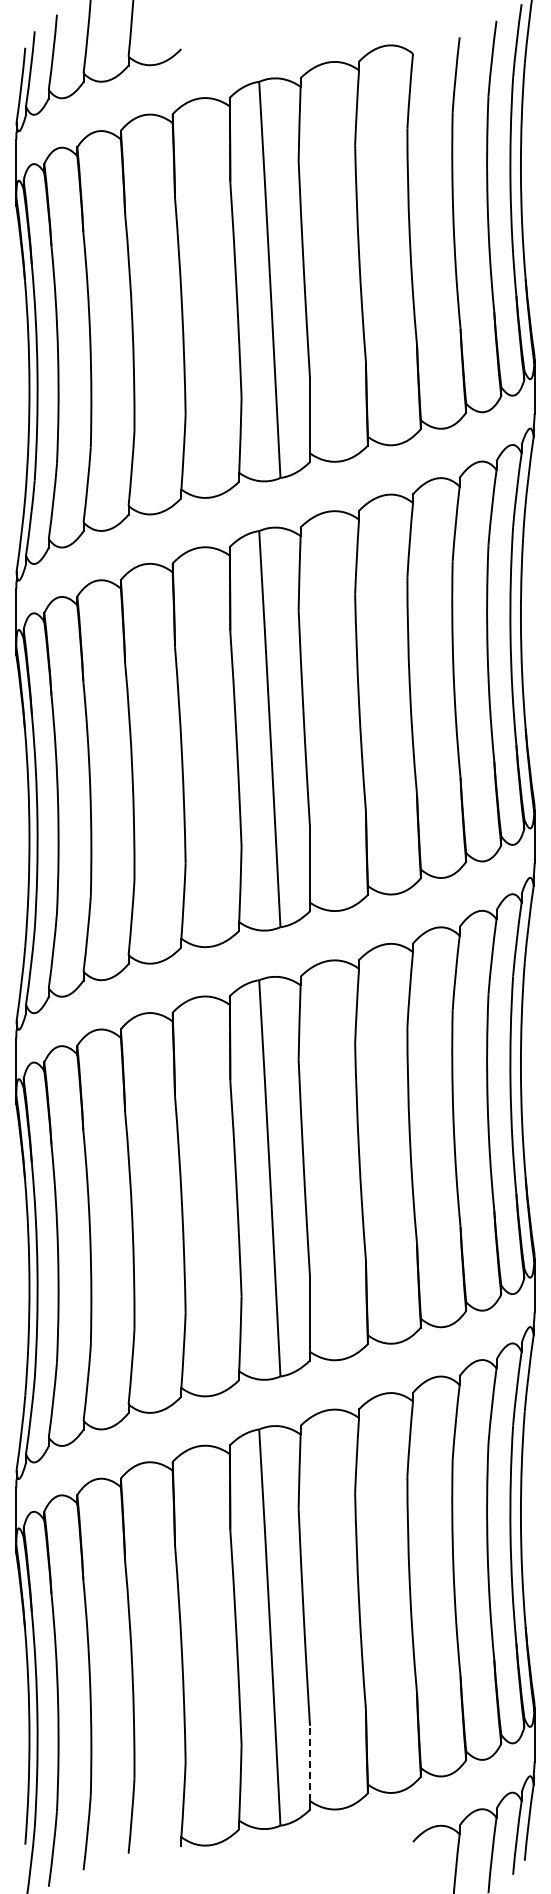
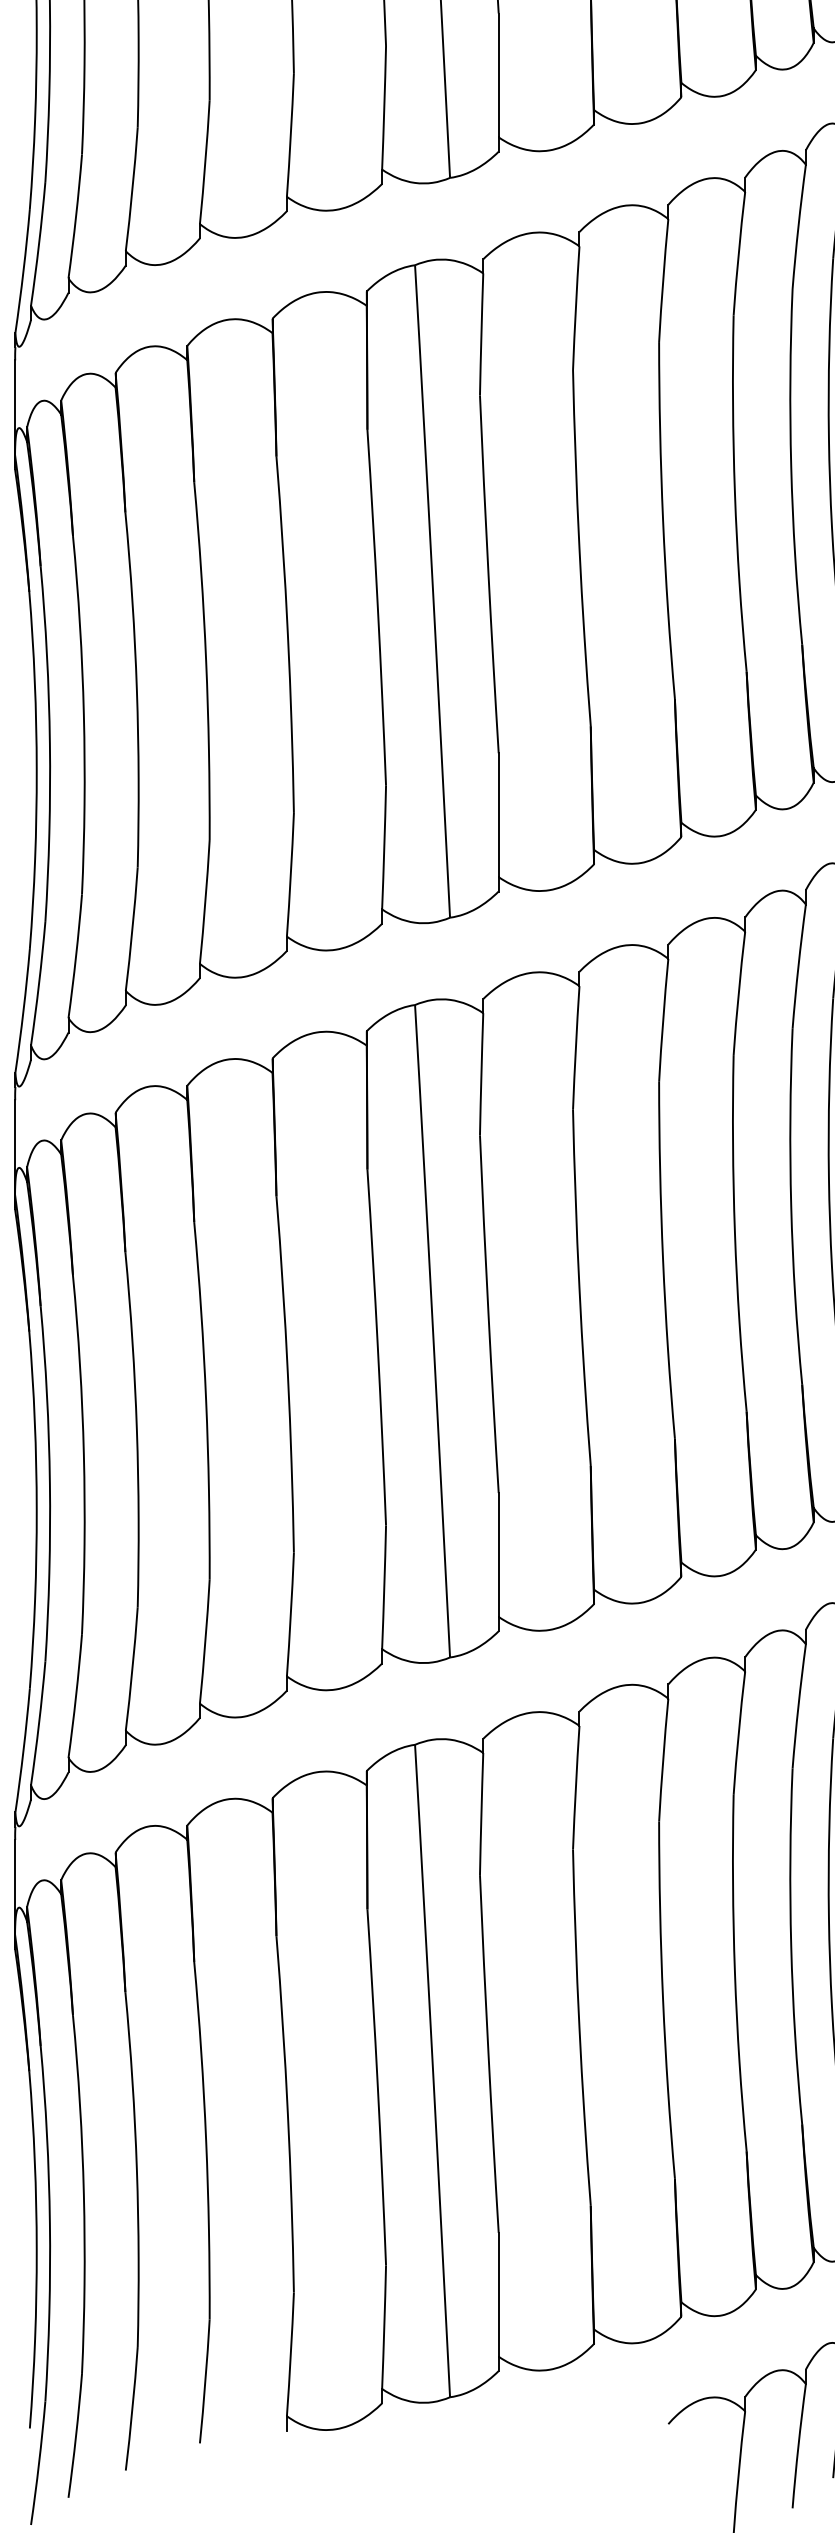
line: (310, 1763) -> (499, 2294), dashed -> solid

